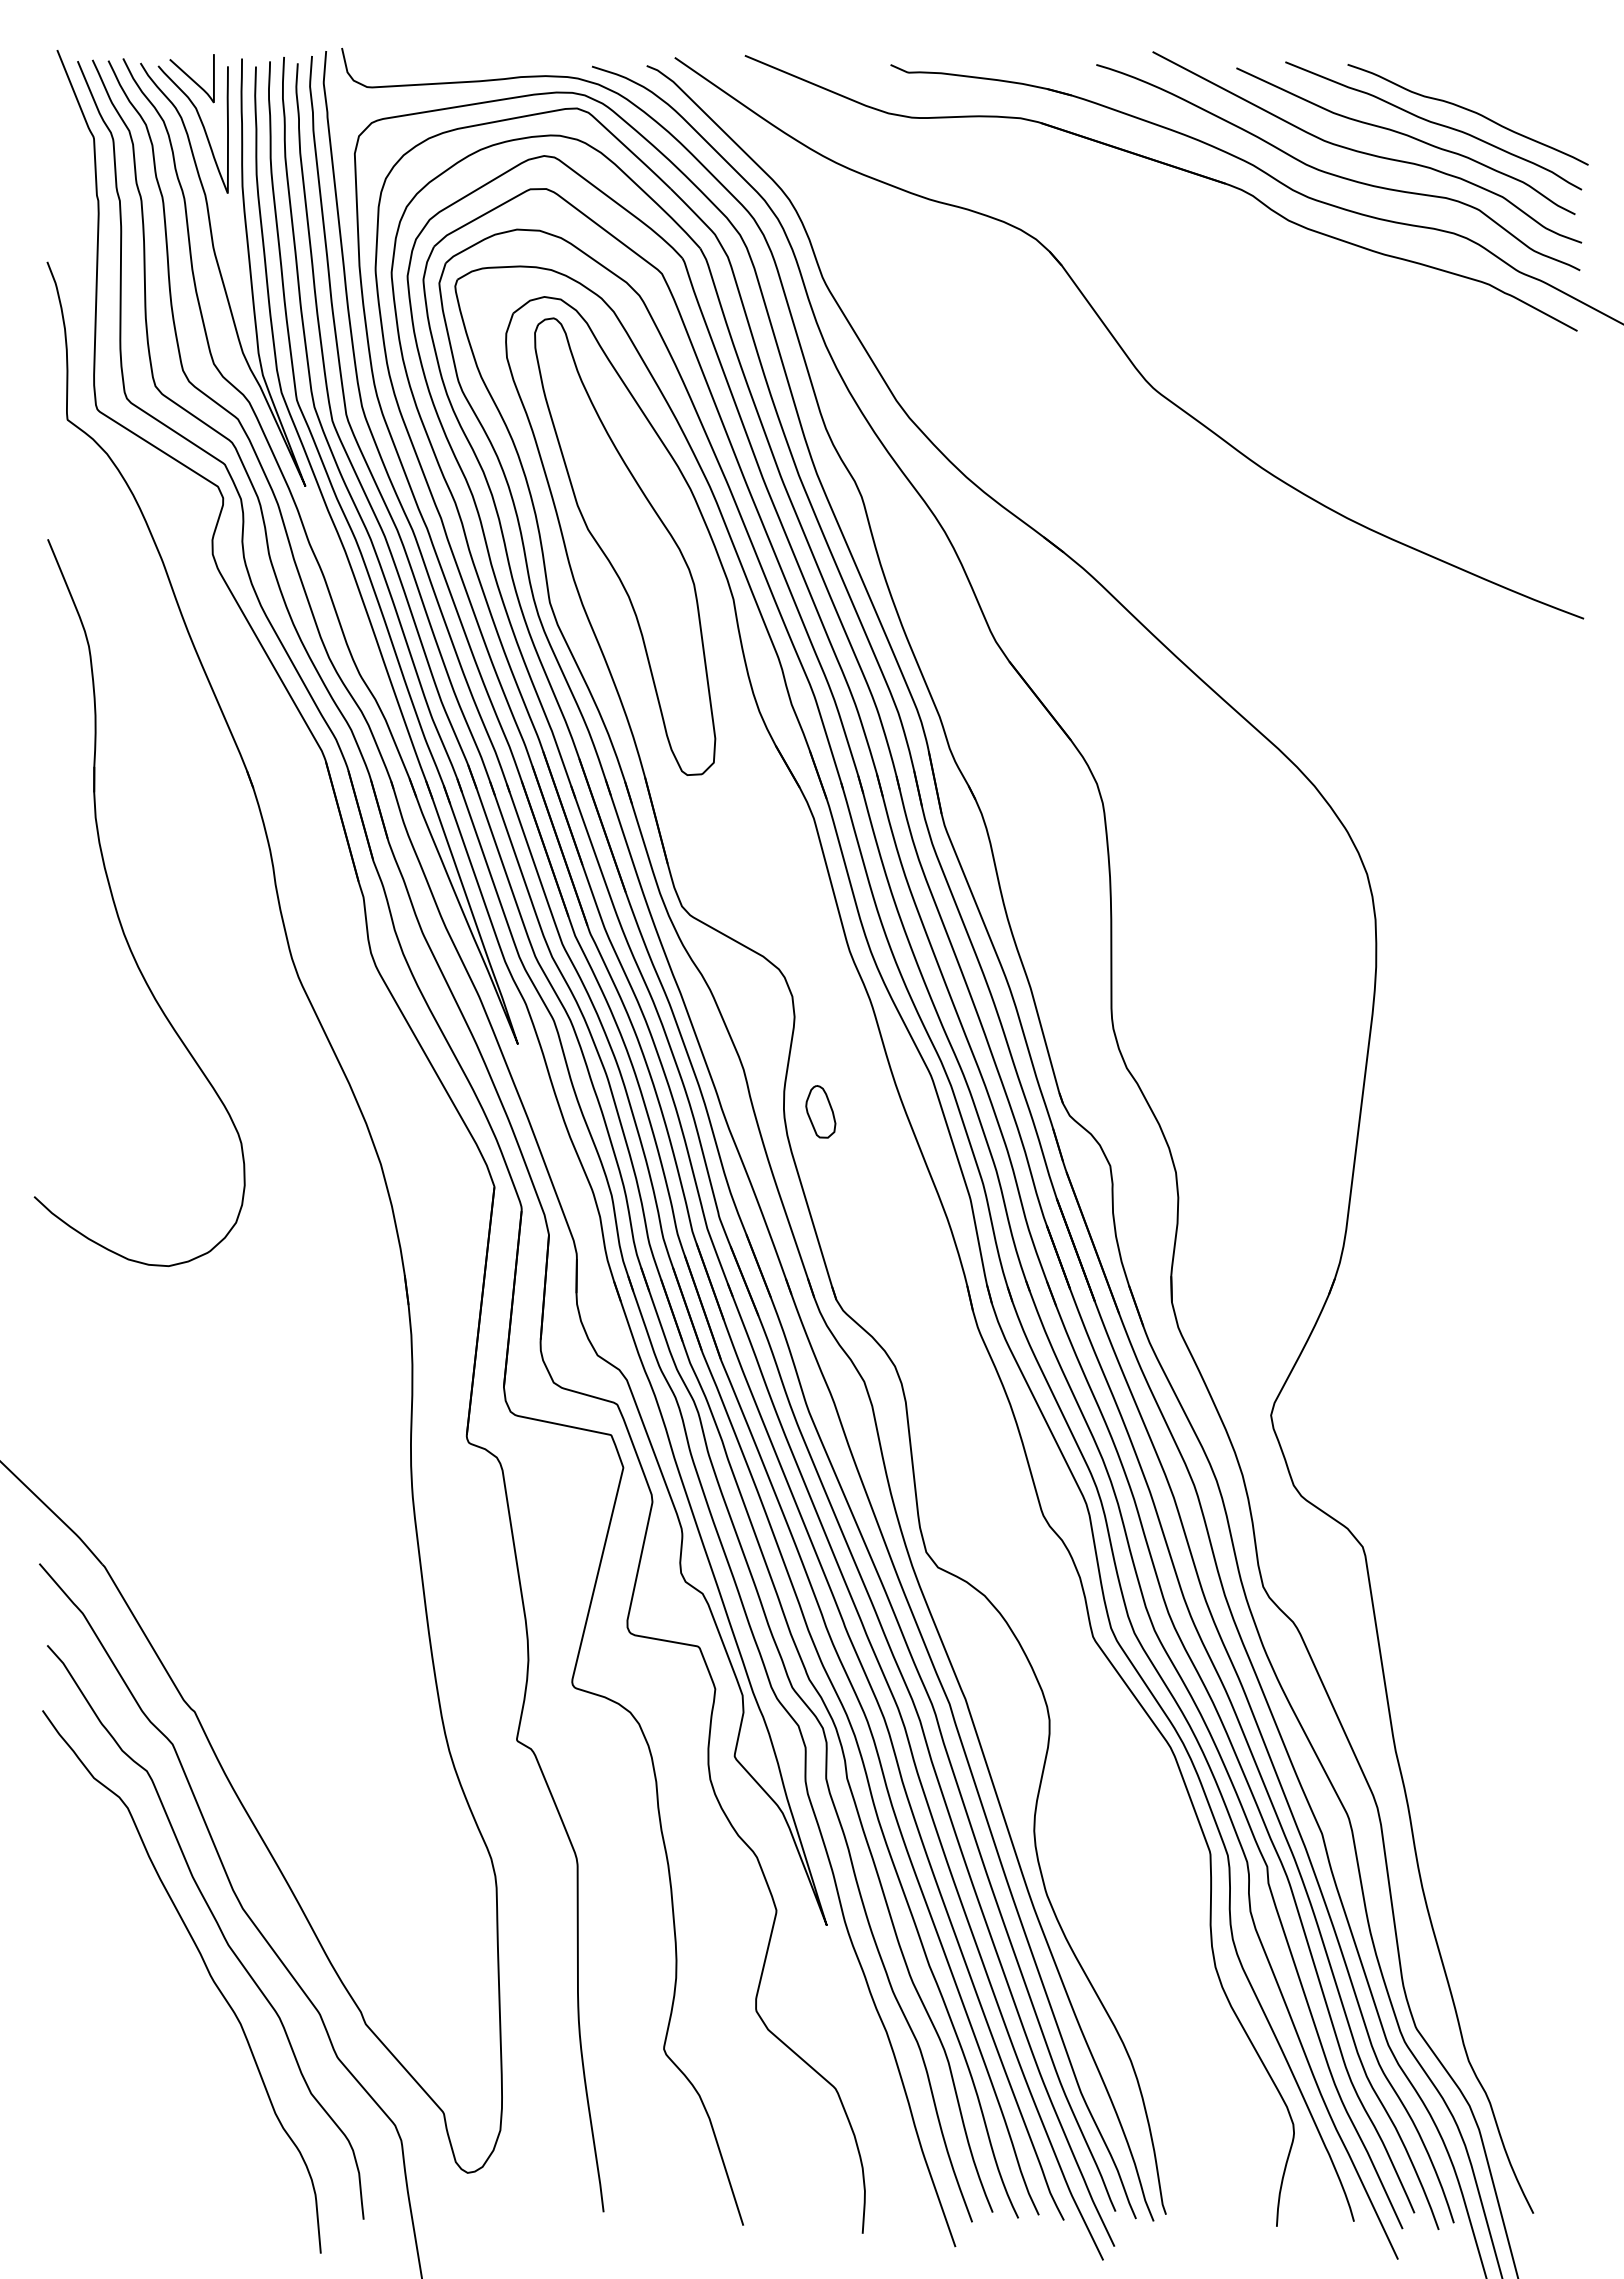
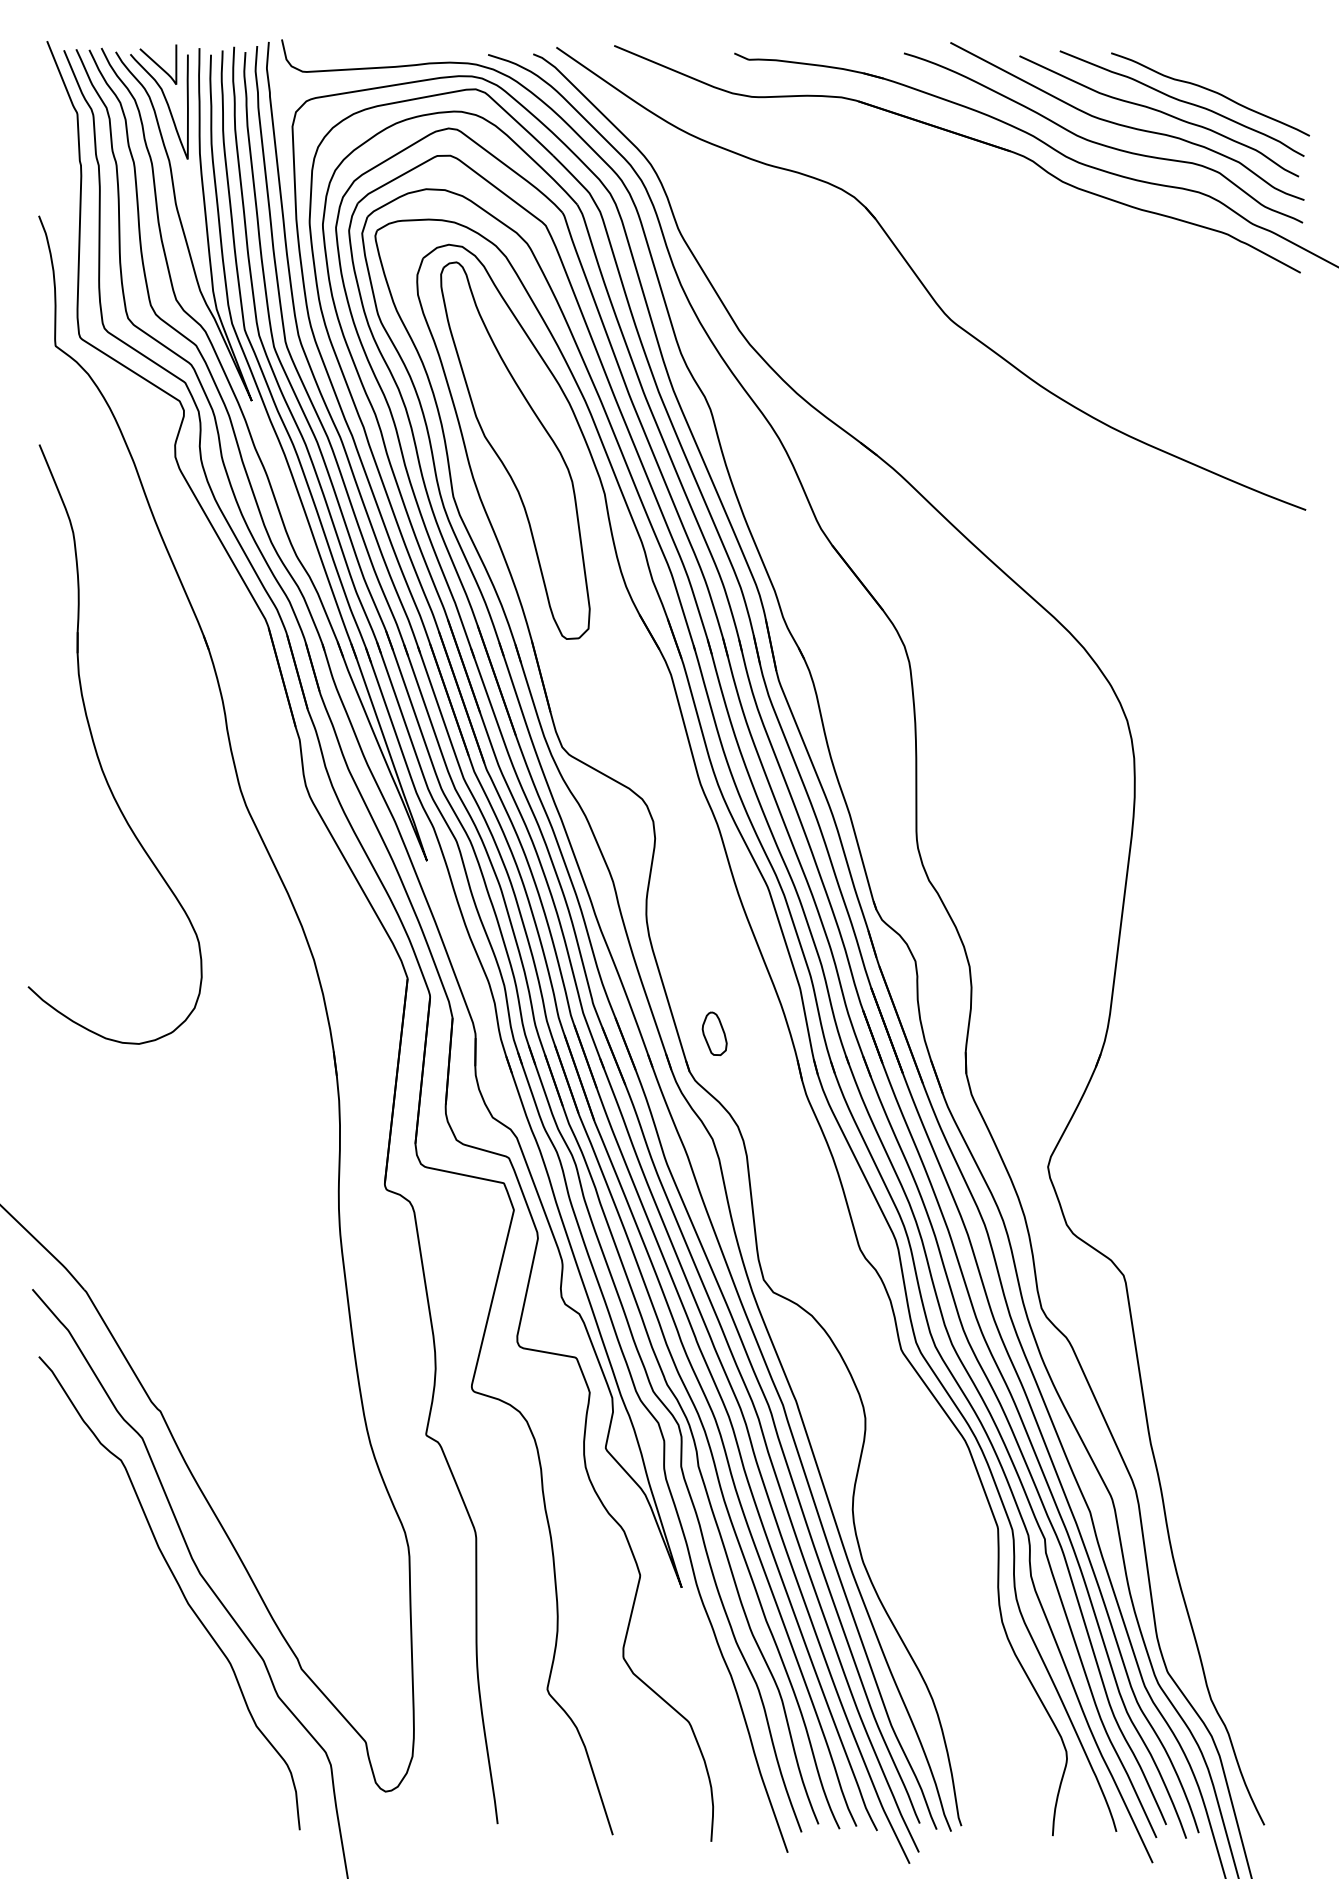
part: (820, 1111) -> (714, 1033), moved
curve: (206, 1969) -> (170, 1623), removed

